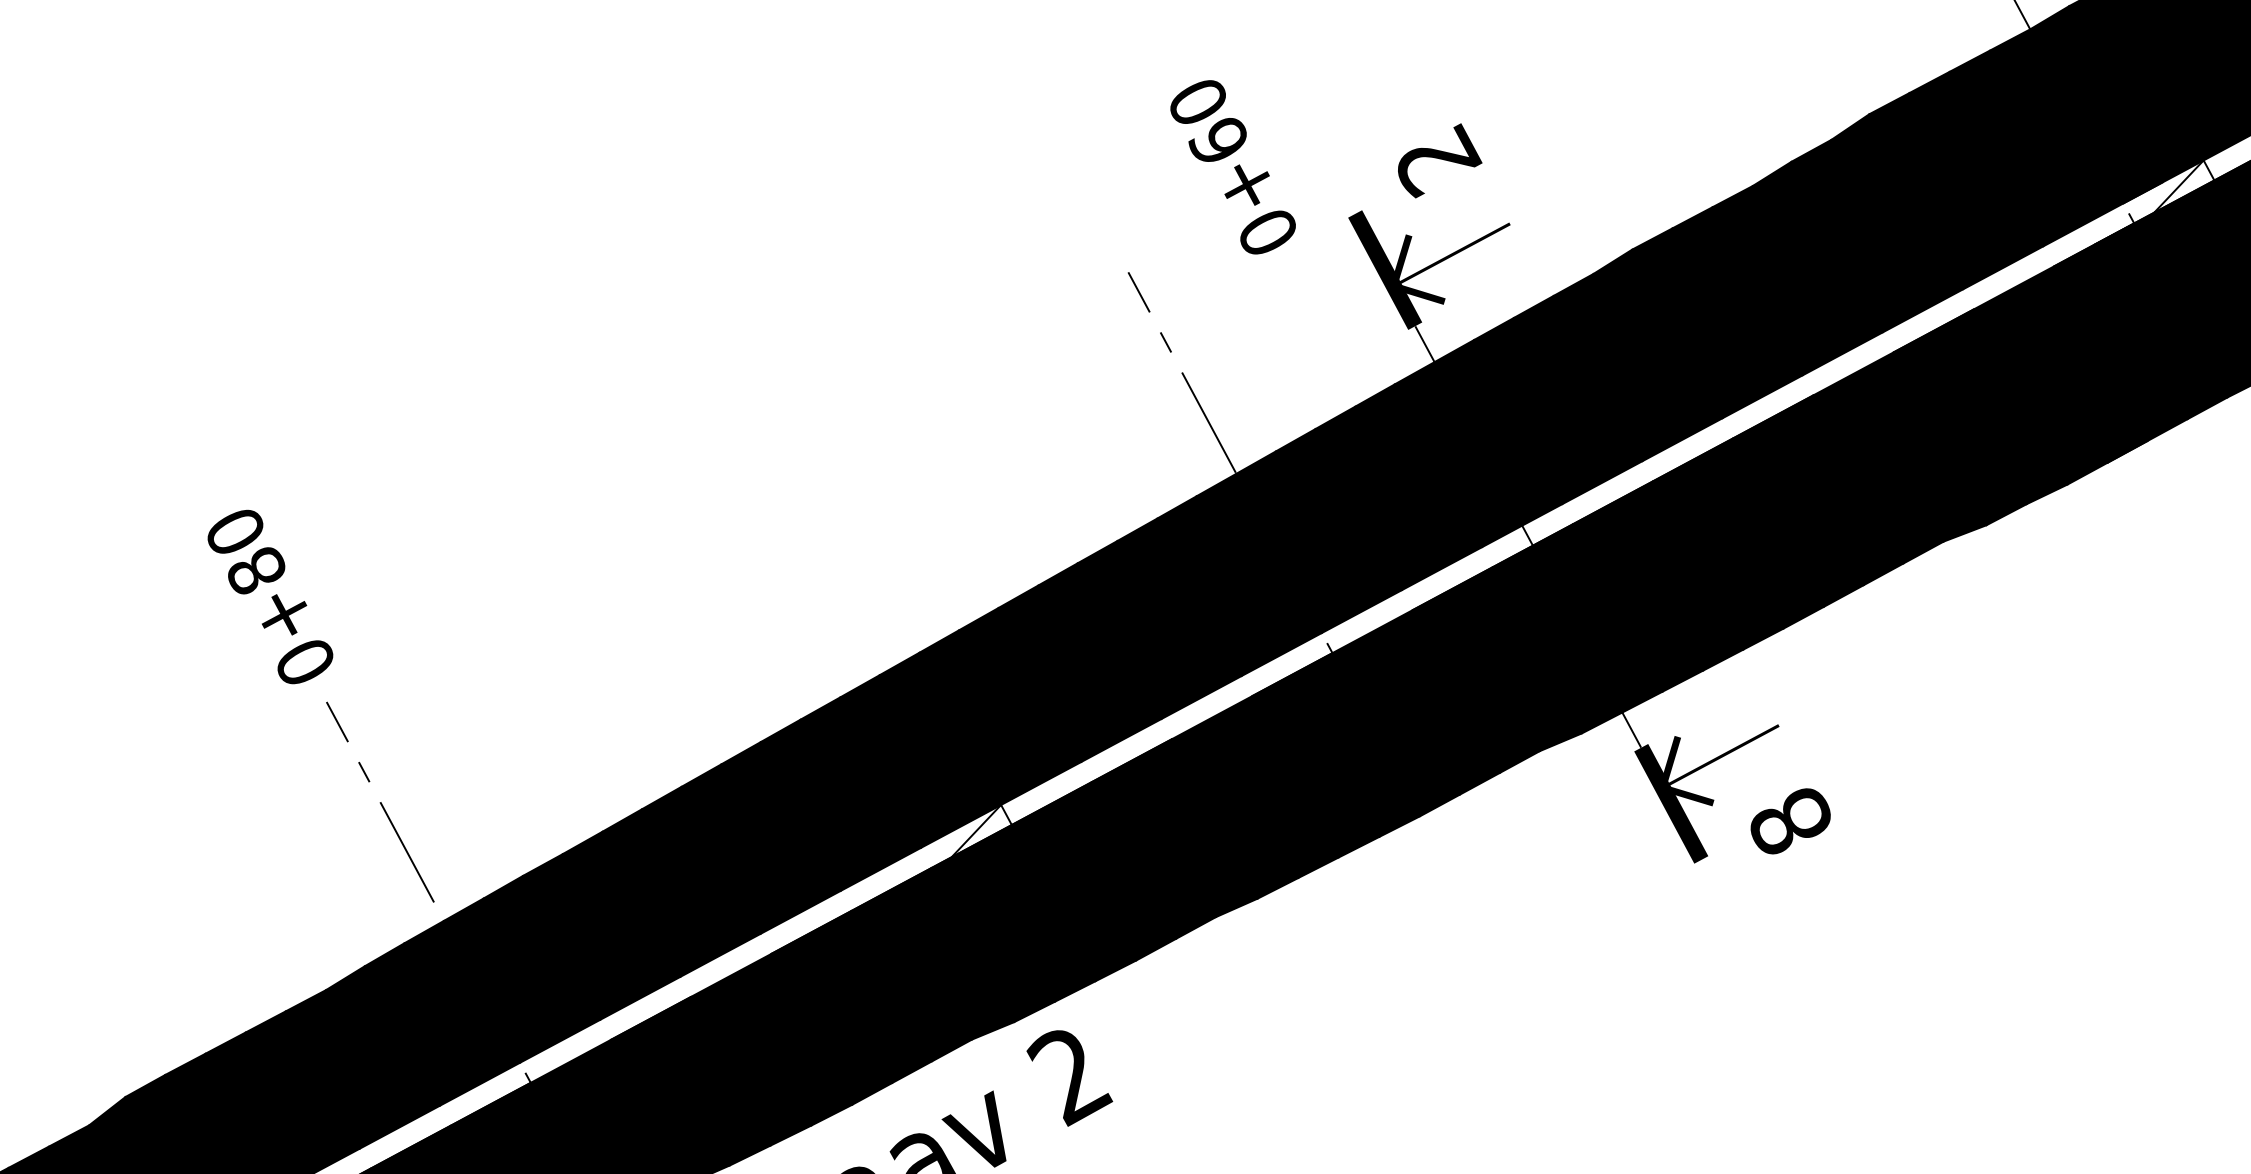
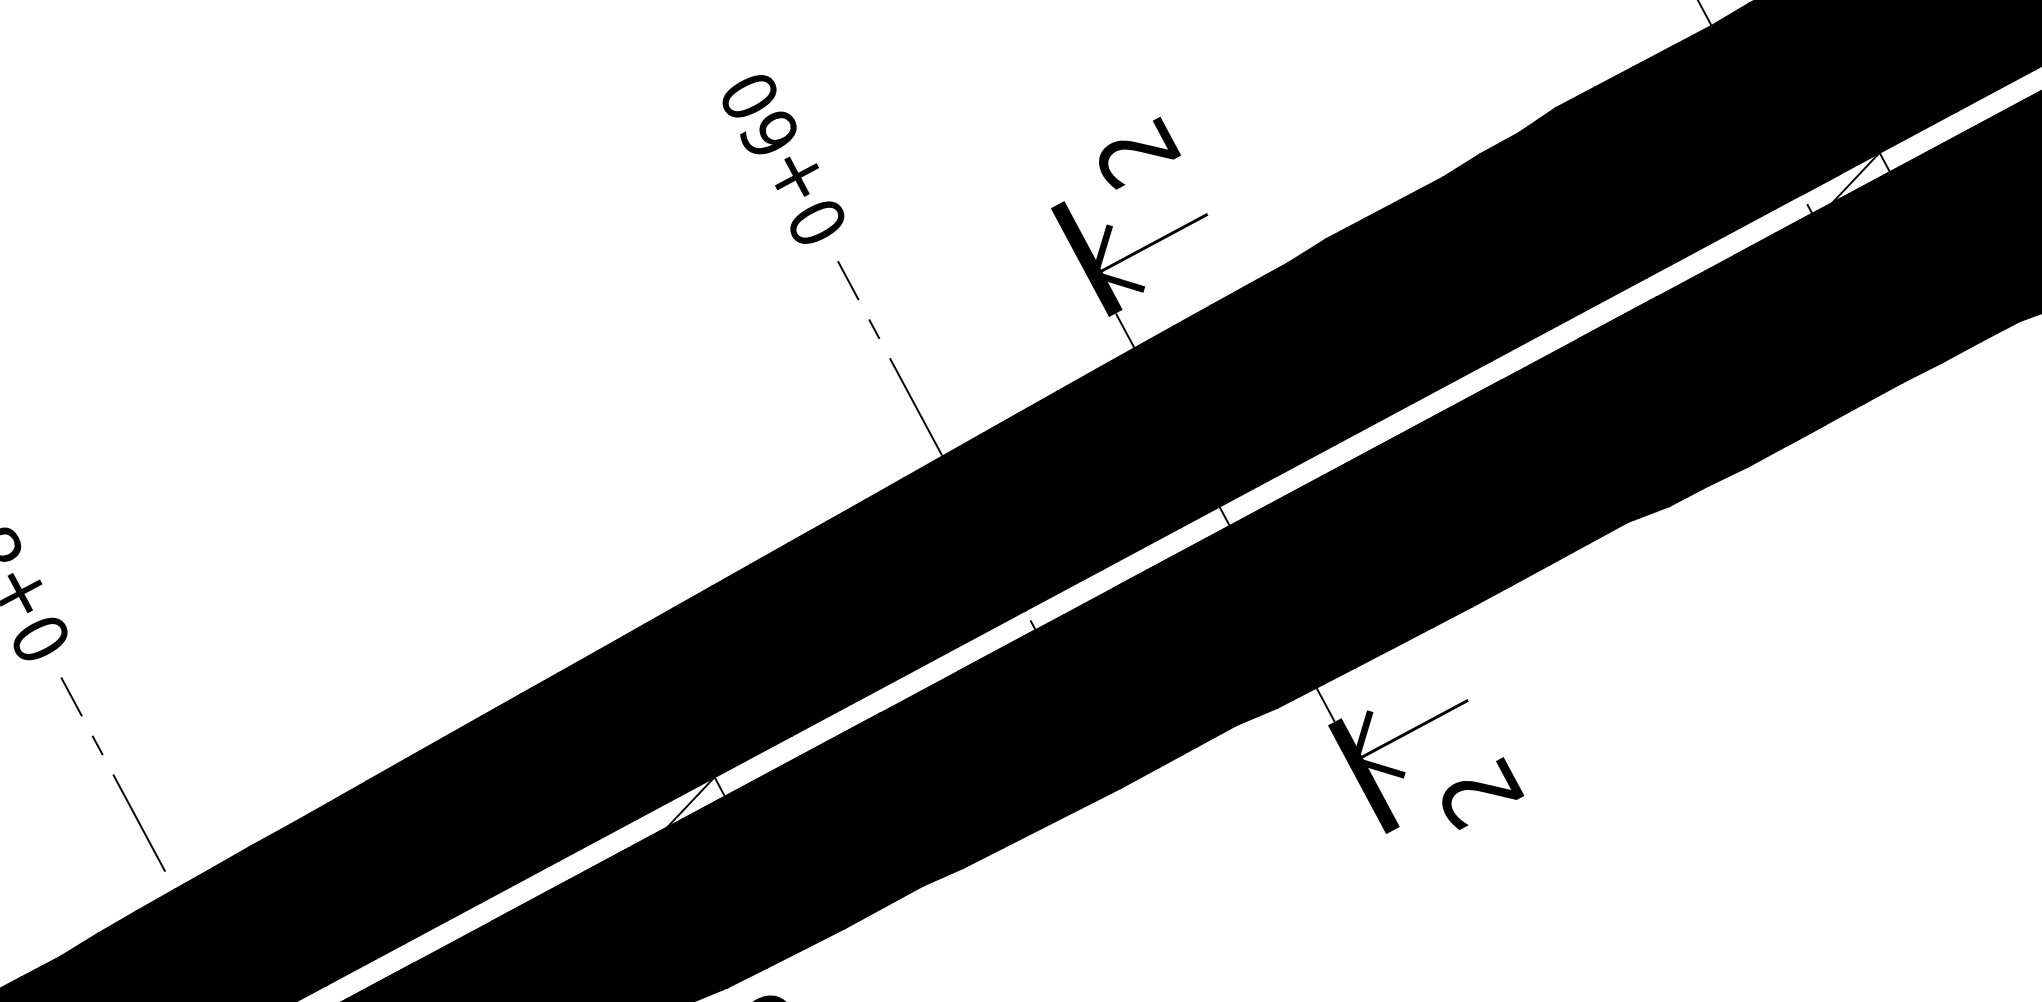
text: (1232, 167) -> (782, 159), moved
text: (1793, 821) -> (1482, 793), 8 -> 2

